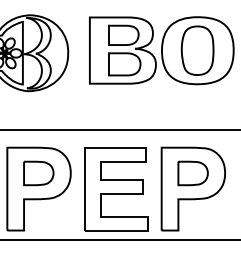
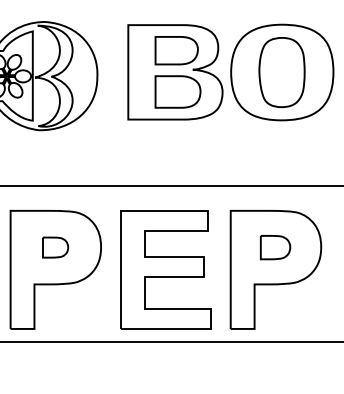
part: (38, 173) -> (55, 247), size x0.6
part: (192, 173) -> (274, 247), size x0.7

